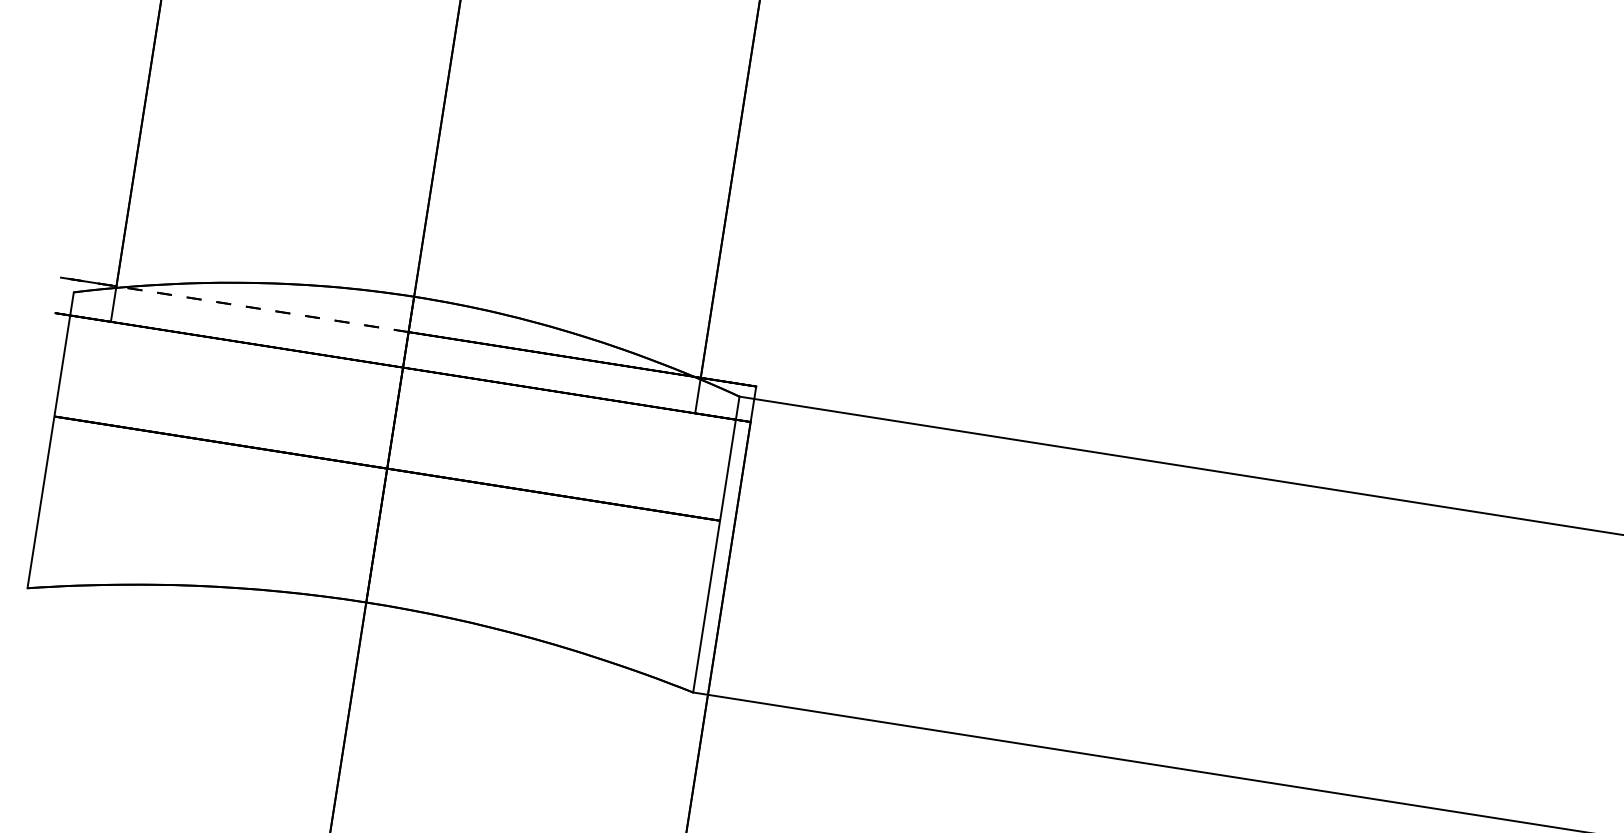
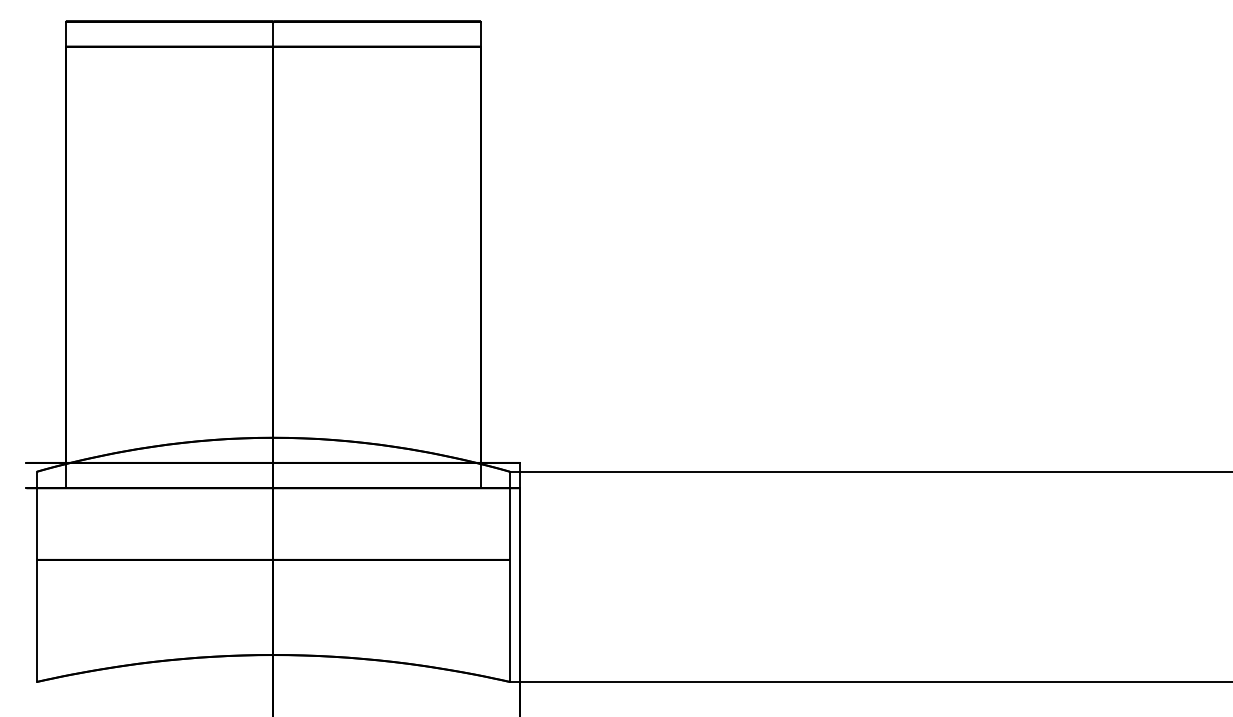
arc: (61, 277) -> (26, 462), dashed -> solid

